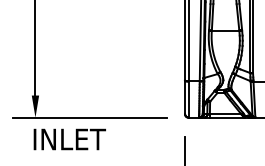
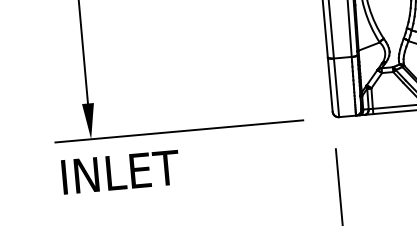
text: (69, 139) -> (120, 172), moved

